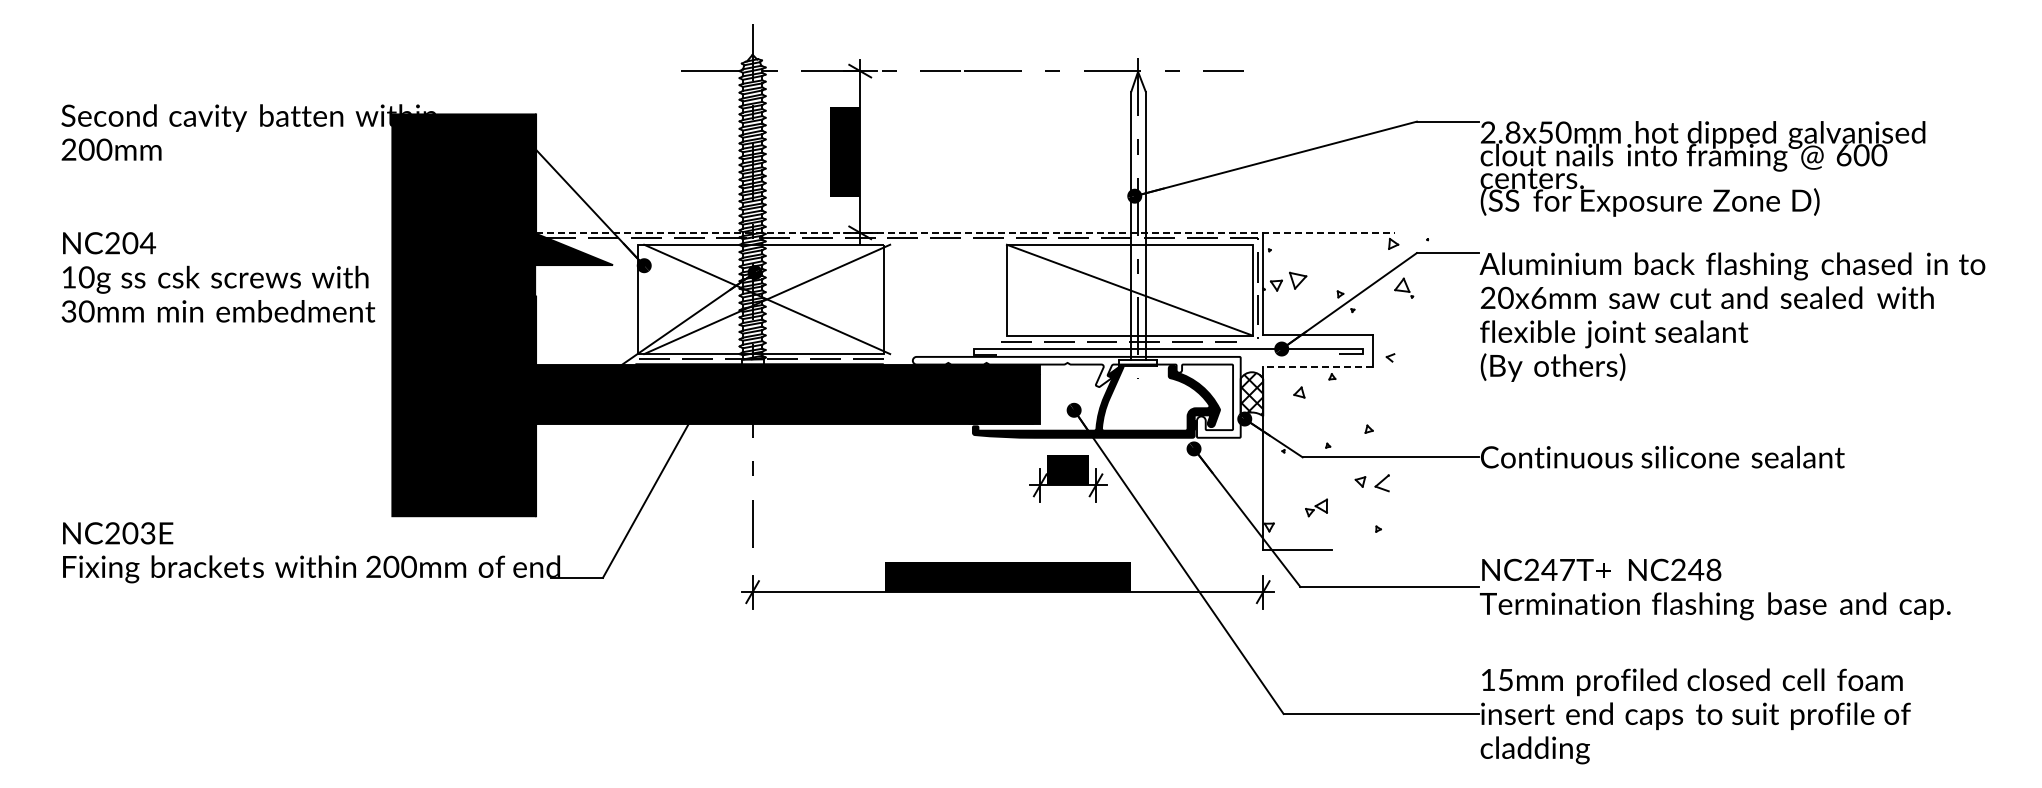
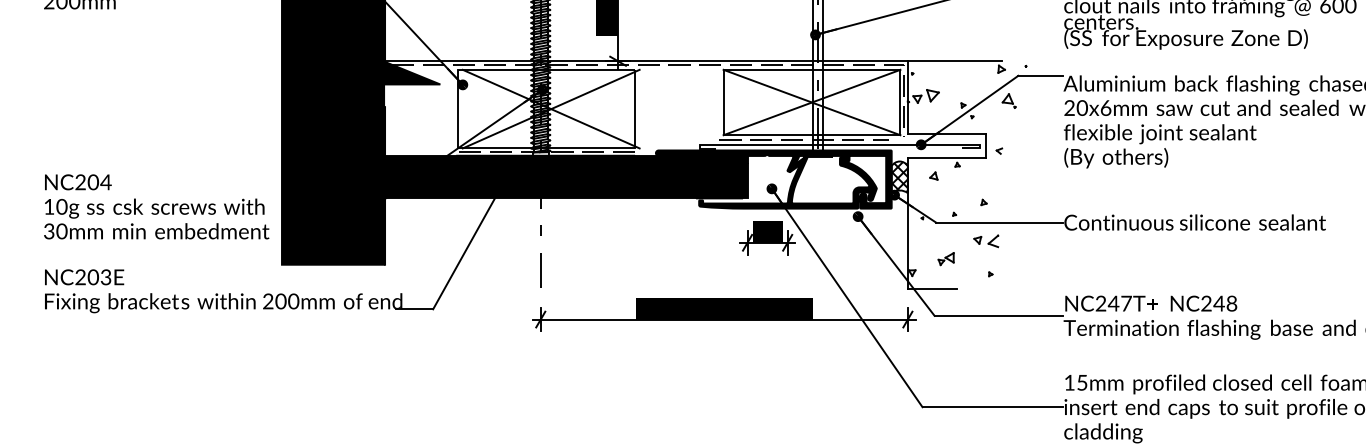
line: (965, 232) -> (693, 61), dashed -> solid
text: (218, 277) -> (156, 206), moved
line: (1129, 289) -> (811, 102), added
line: (1317, 367) -> (946, 158), dashed -> solid
fill: (1076, 396) -> (773, 178), added

